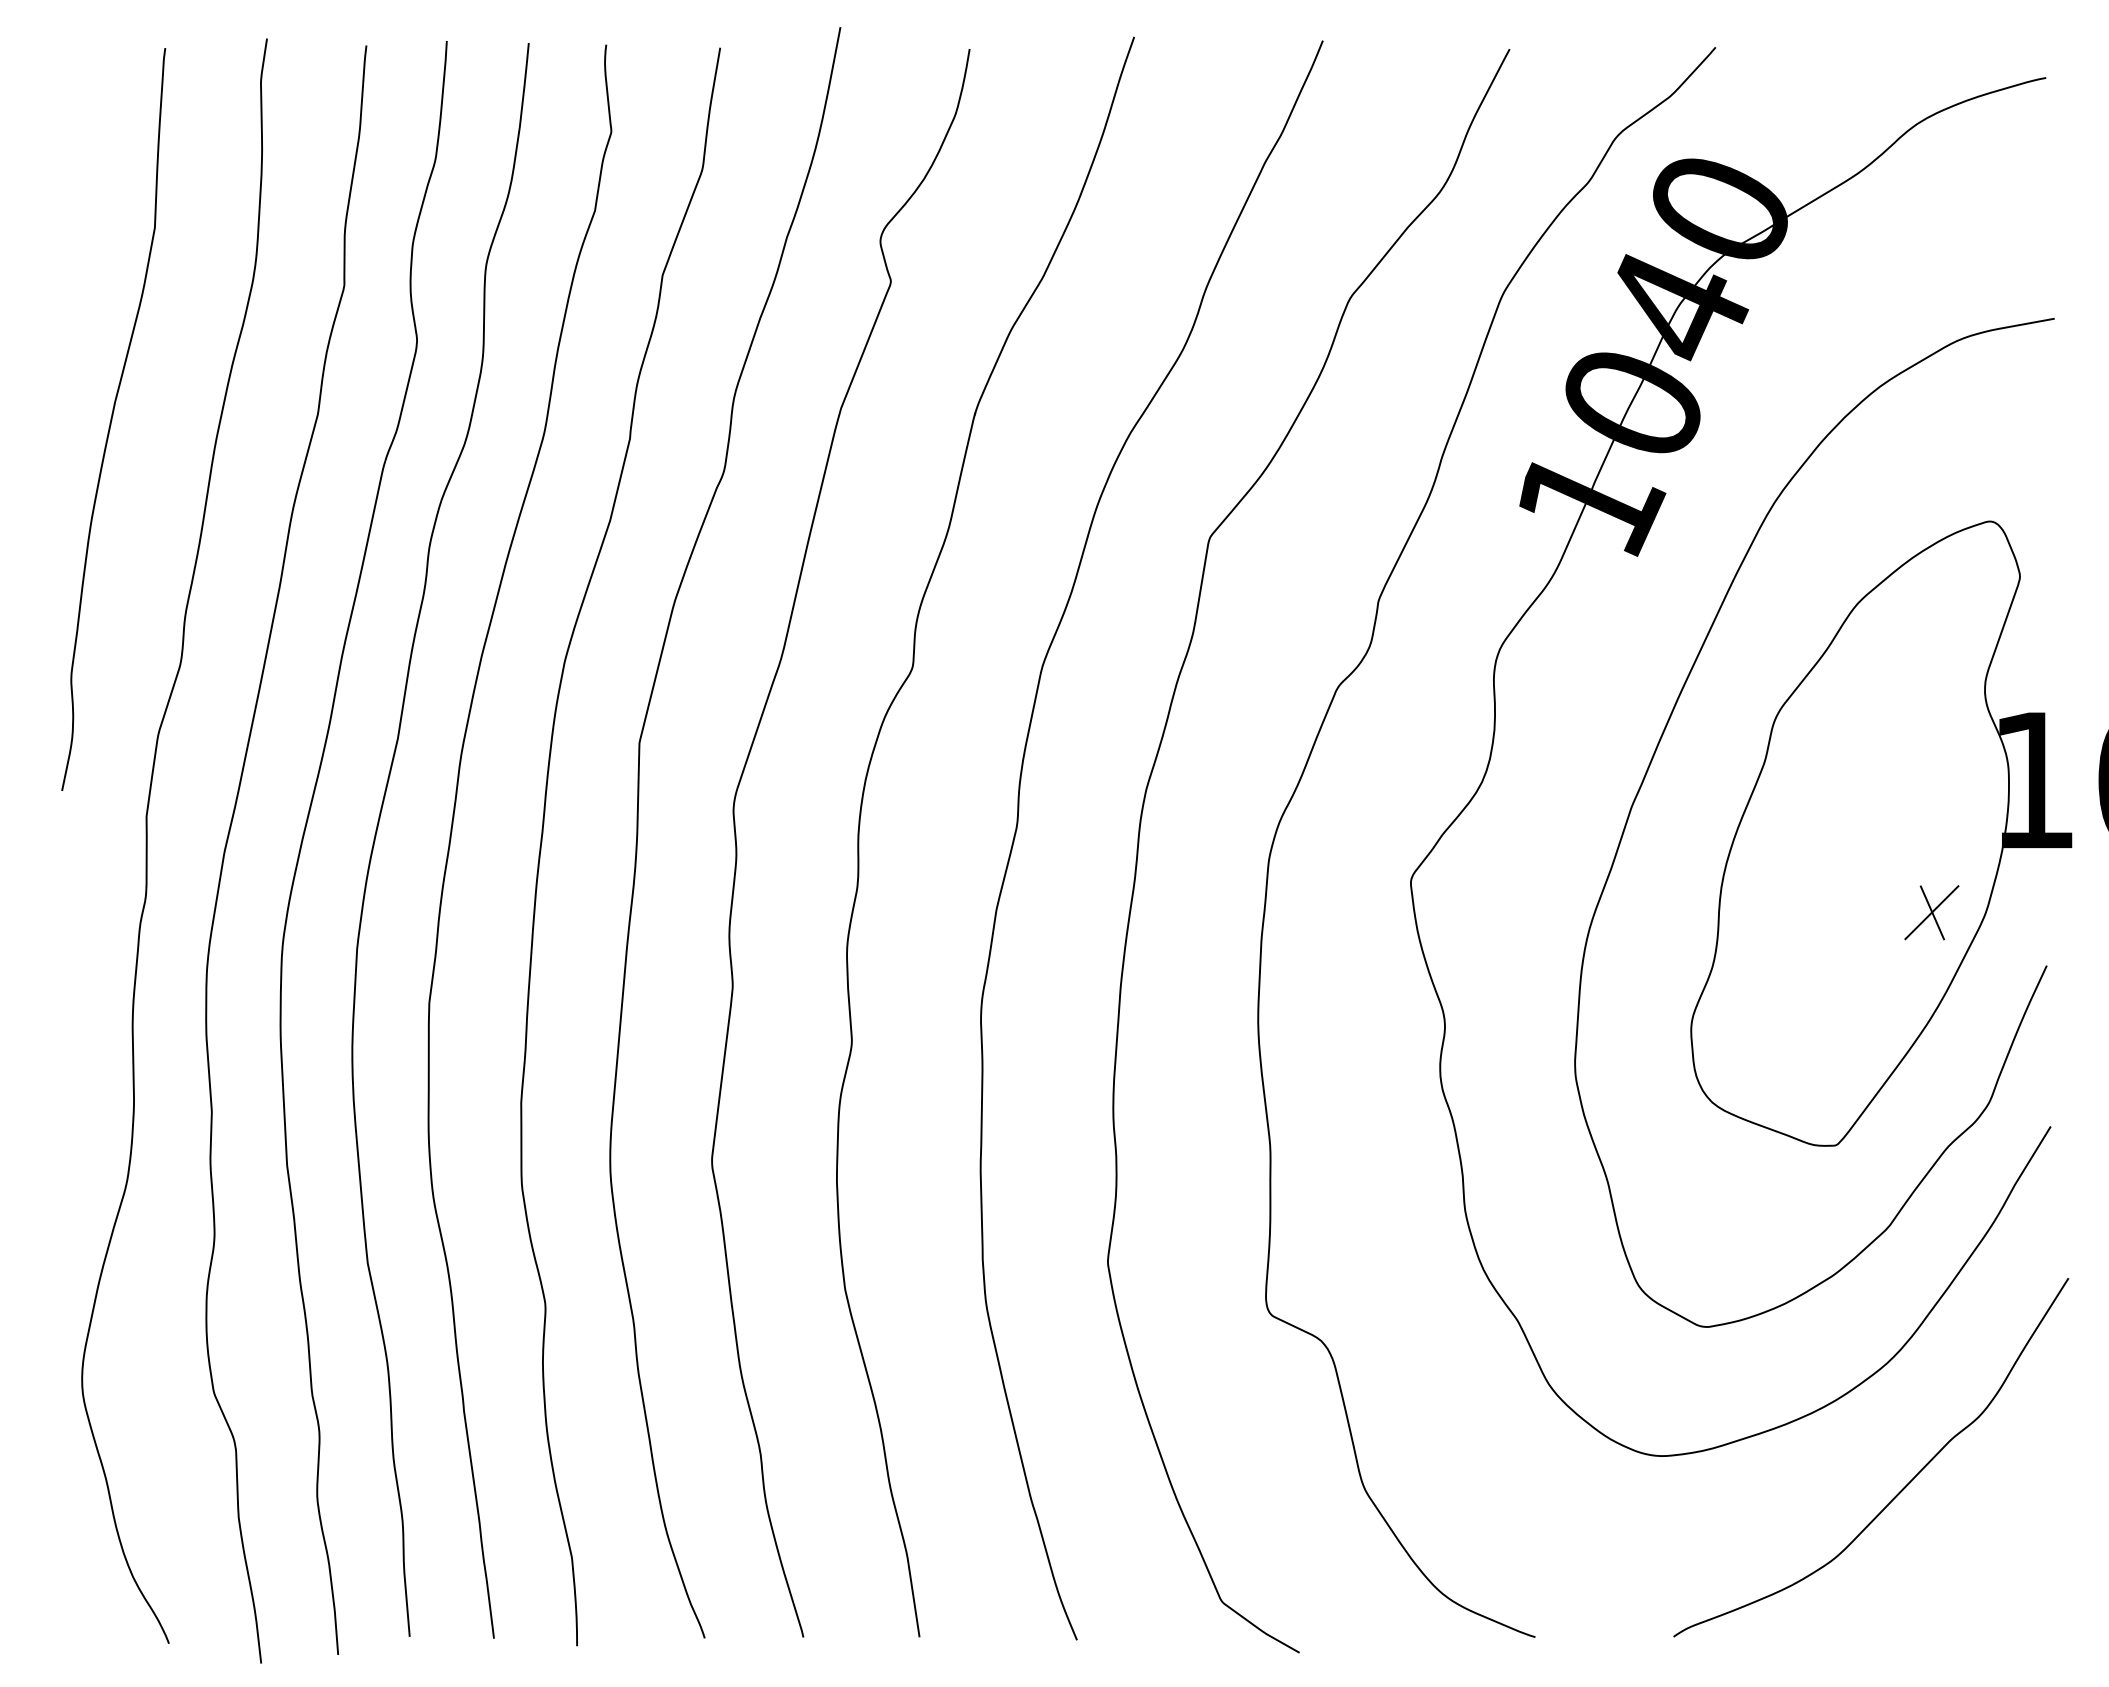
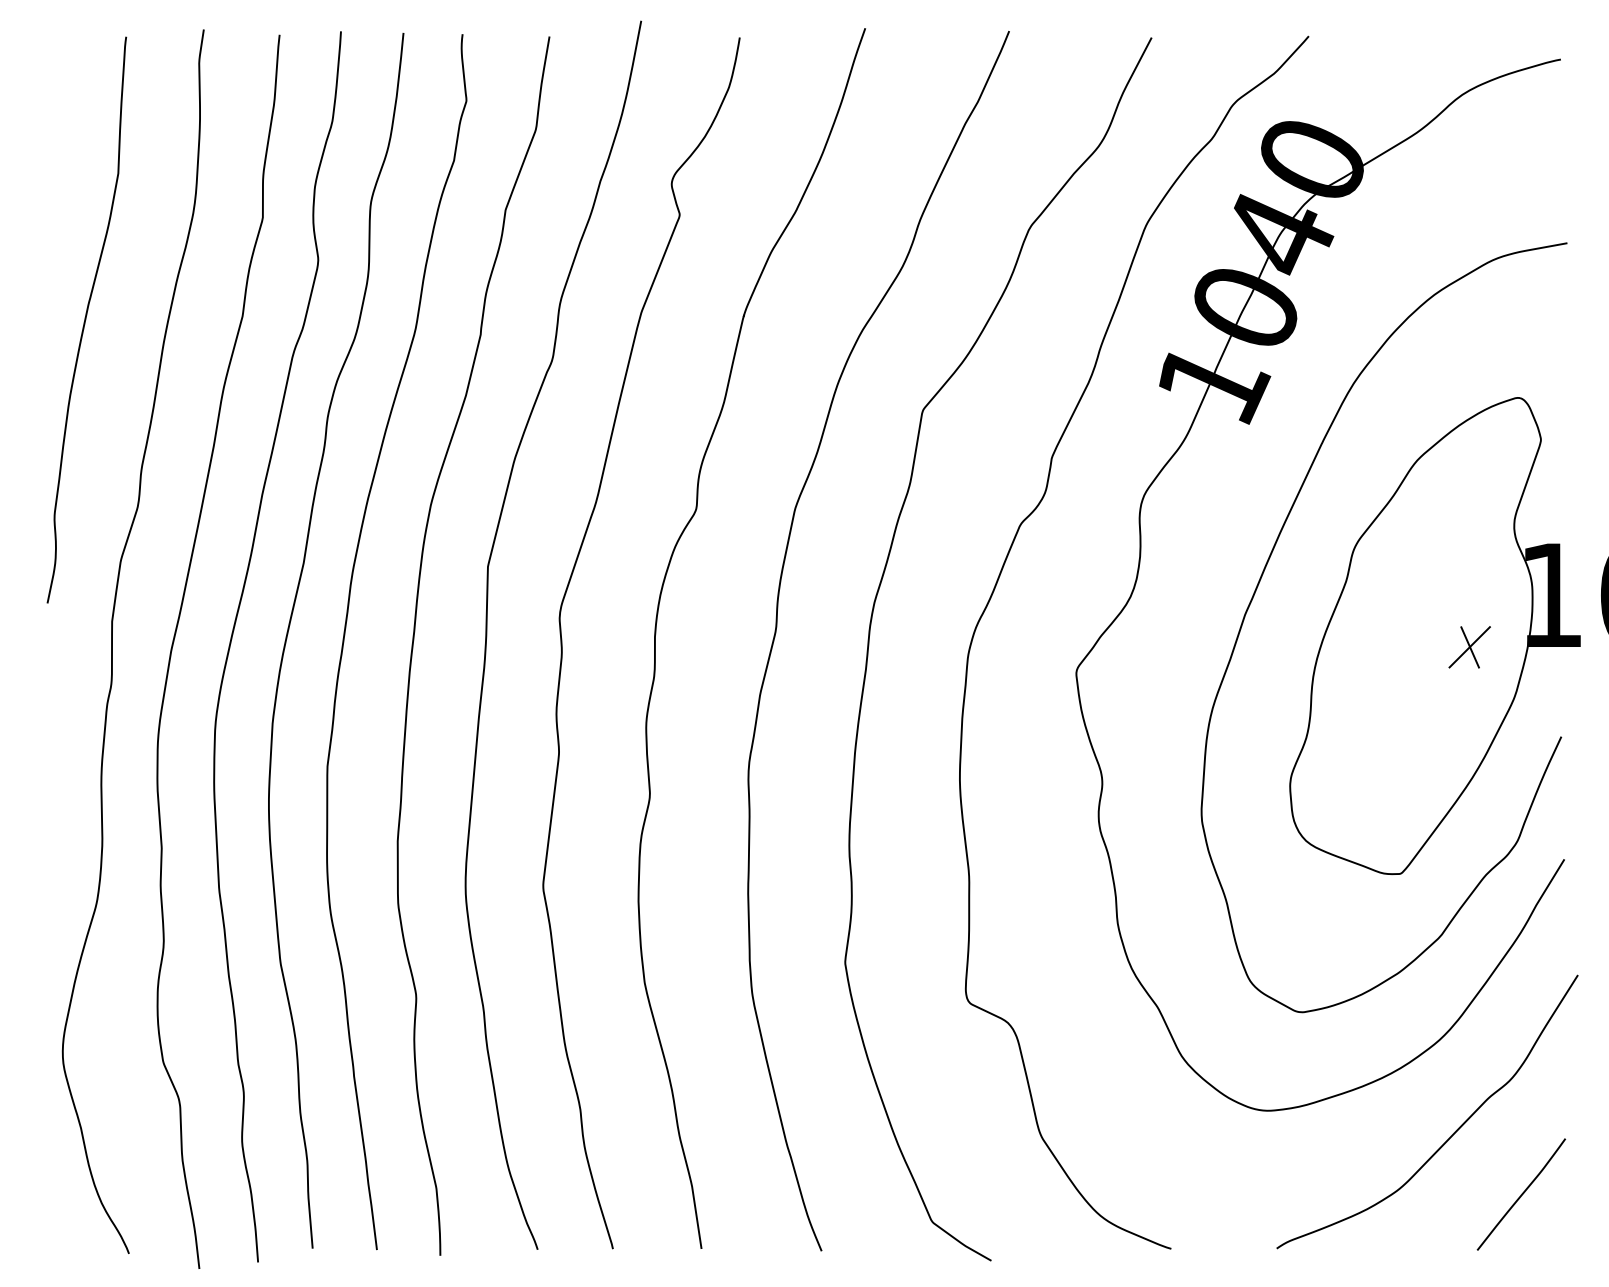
part: (1931, 912) -> (1469, 647), moved
curve: (1993, 1565) -> (1520, 1194), added

